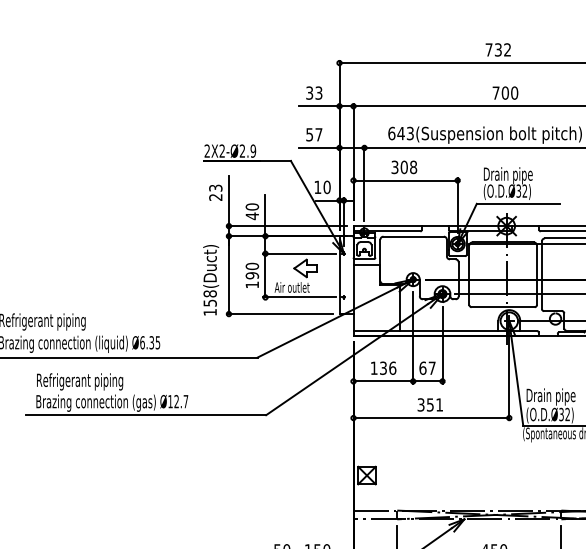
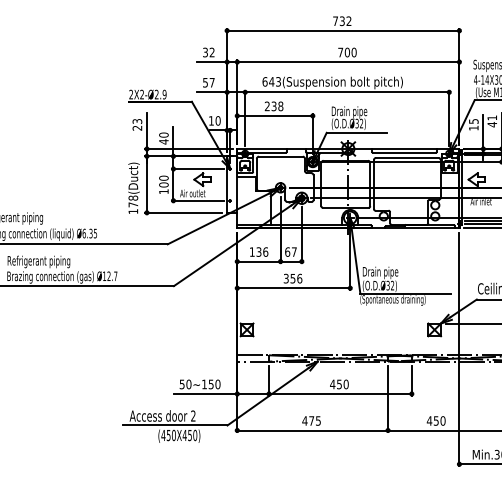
text: (317, 93) -> (211, 52), 33 -> 32
text: (399, 167) -> (270, 106), 308 -> 238
text: (251, 275) -> (163, 184), 190 -> 100
text: (210, 302) -> (133, 204), 158(Duct) -> 178(Duct)
text: (439, 404) -> (299, 278), 351 -> 356

